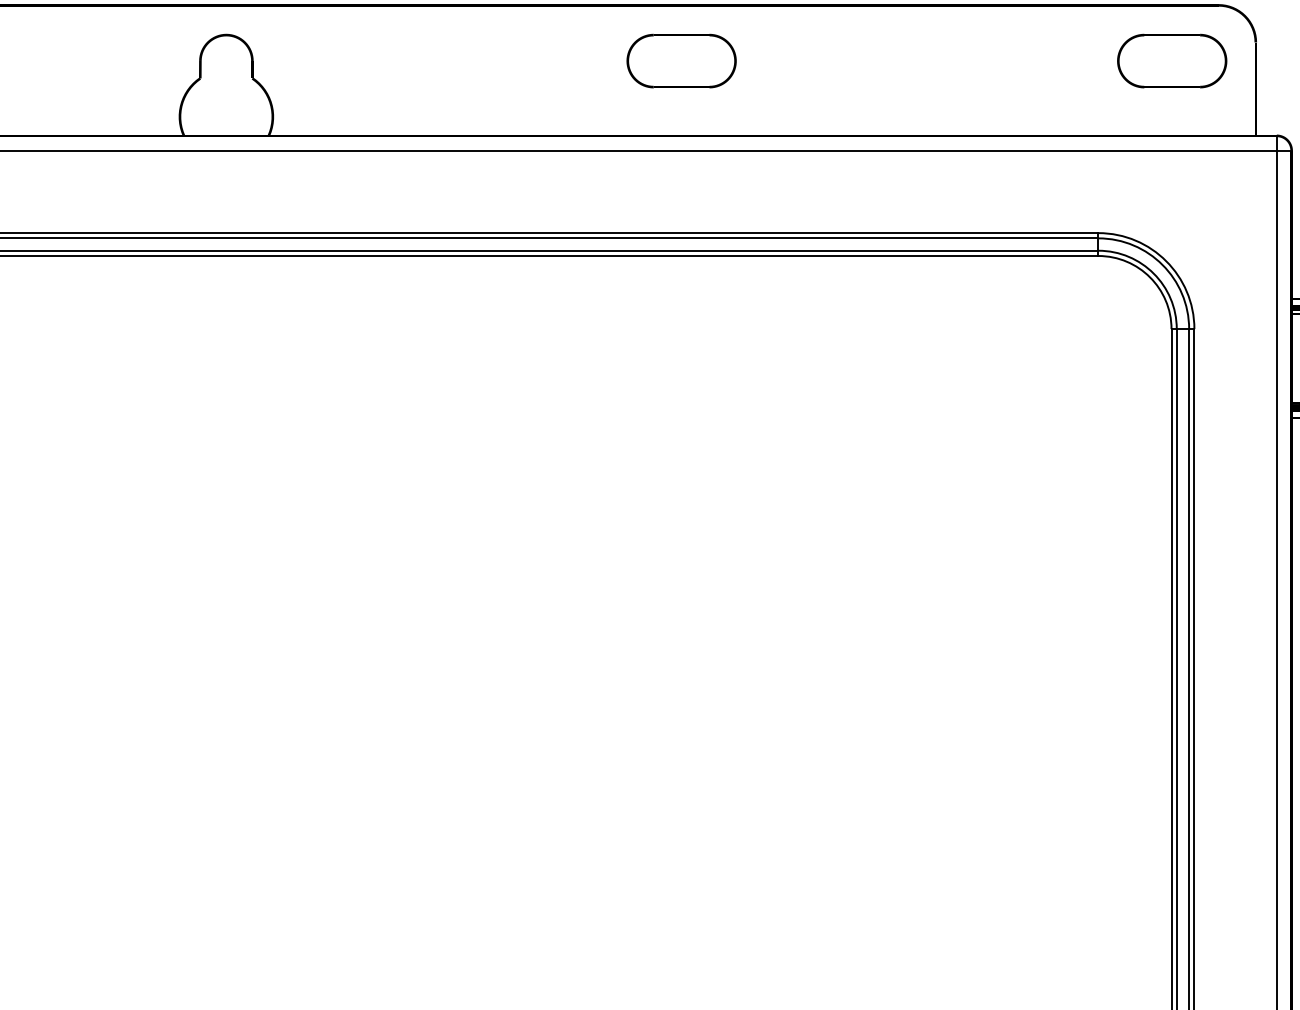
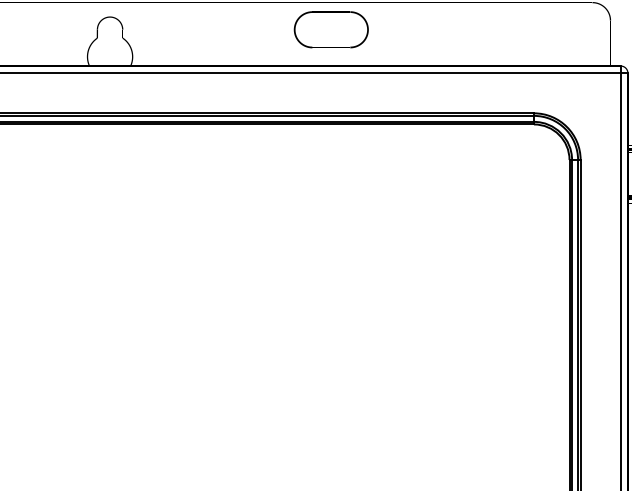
part: (681, 60) -> (331, 29), size x1.4
part: (1171, 60) -> (569, 29), removed

